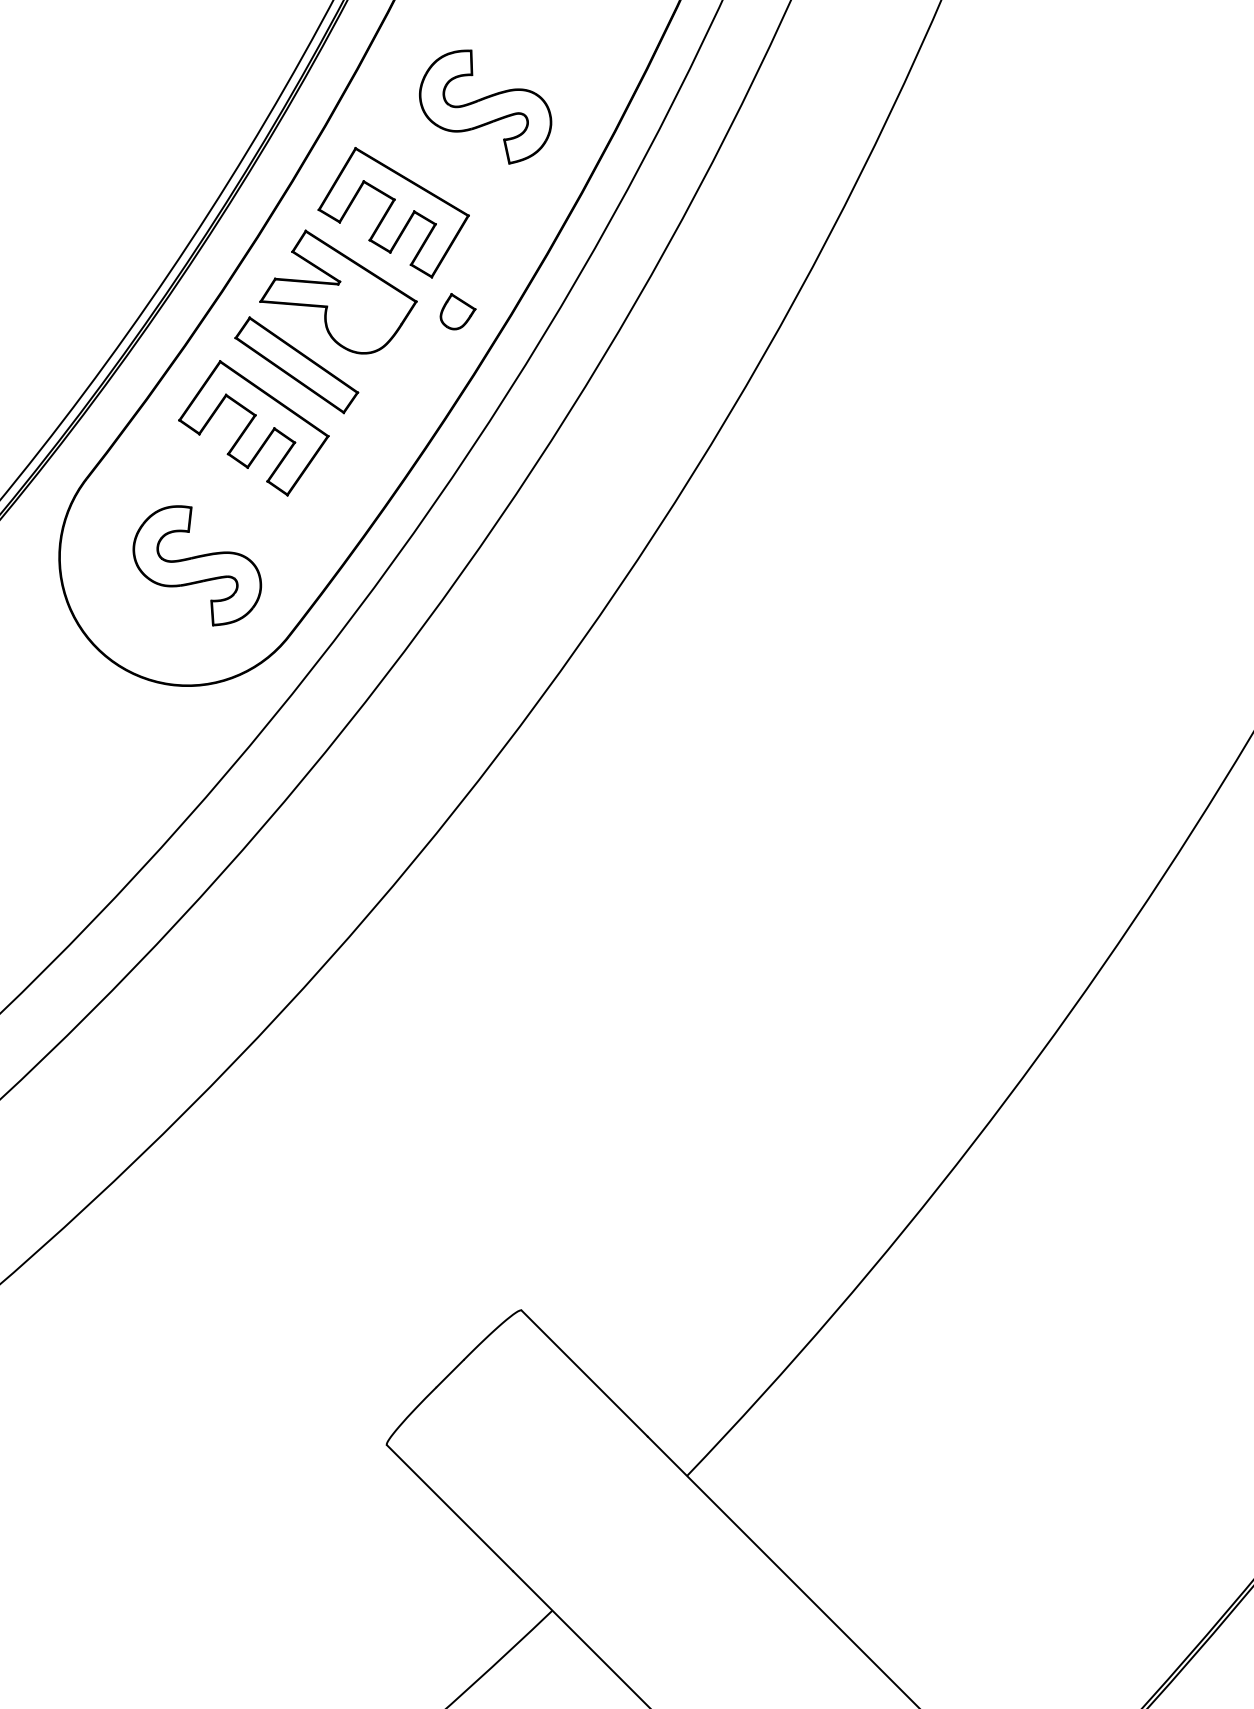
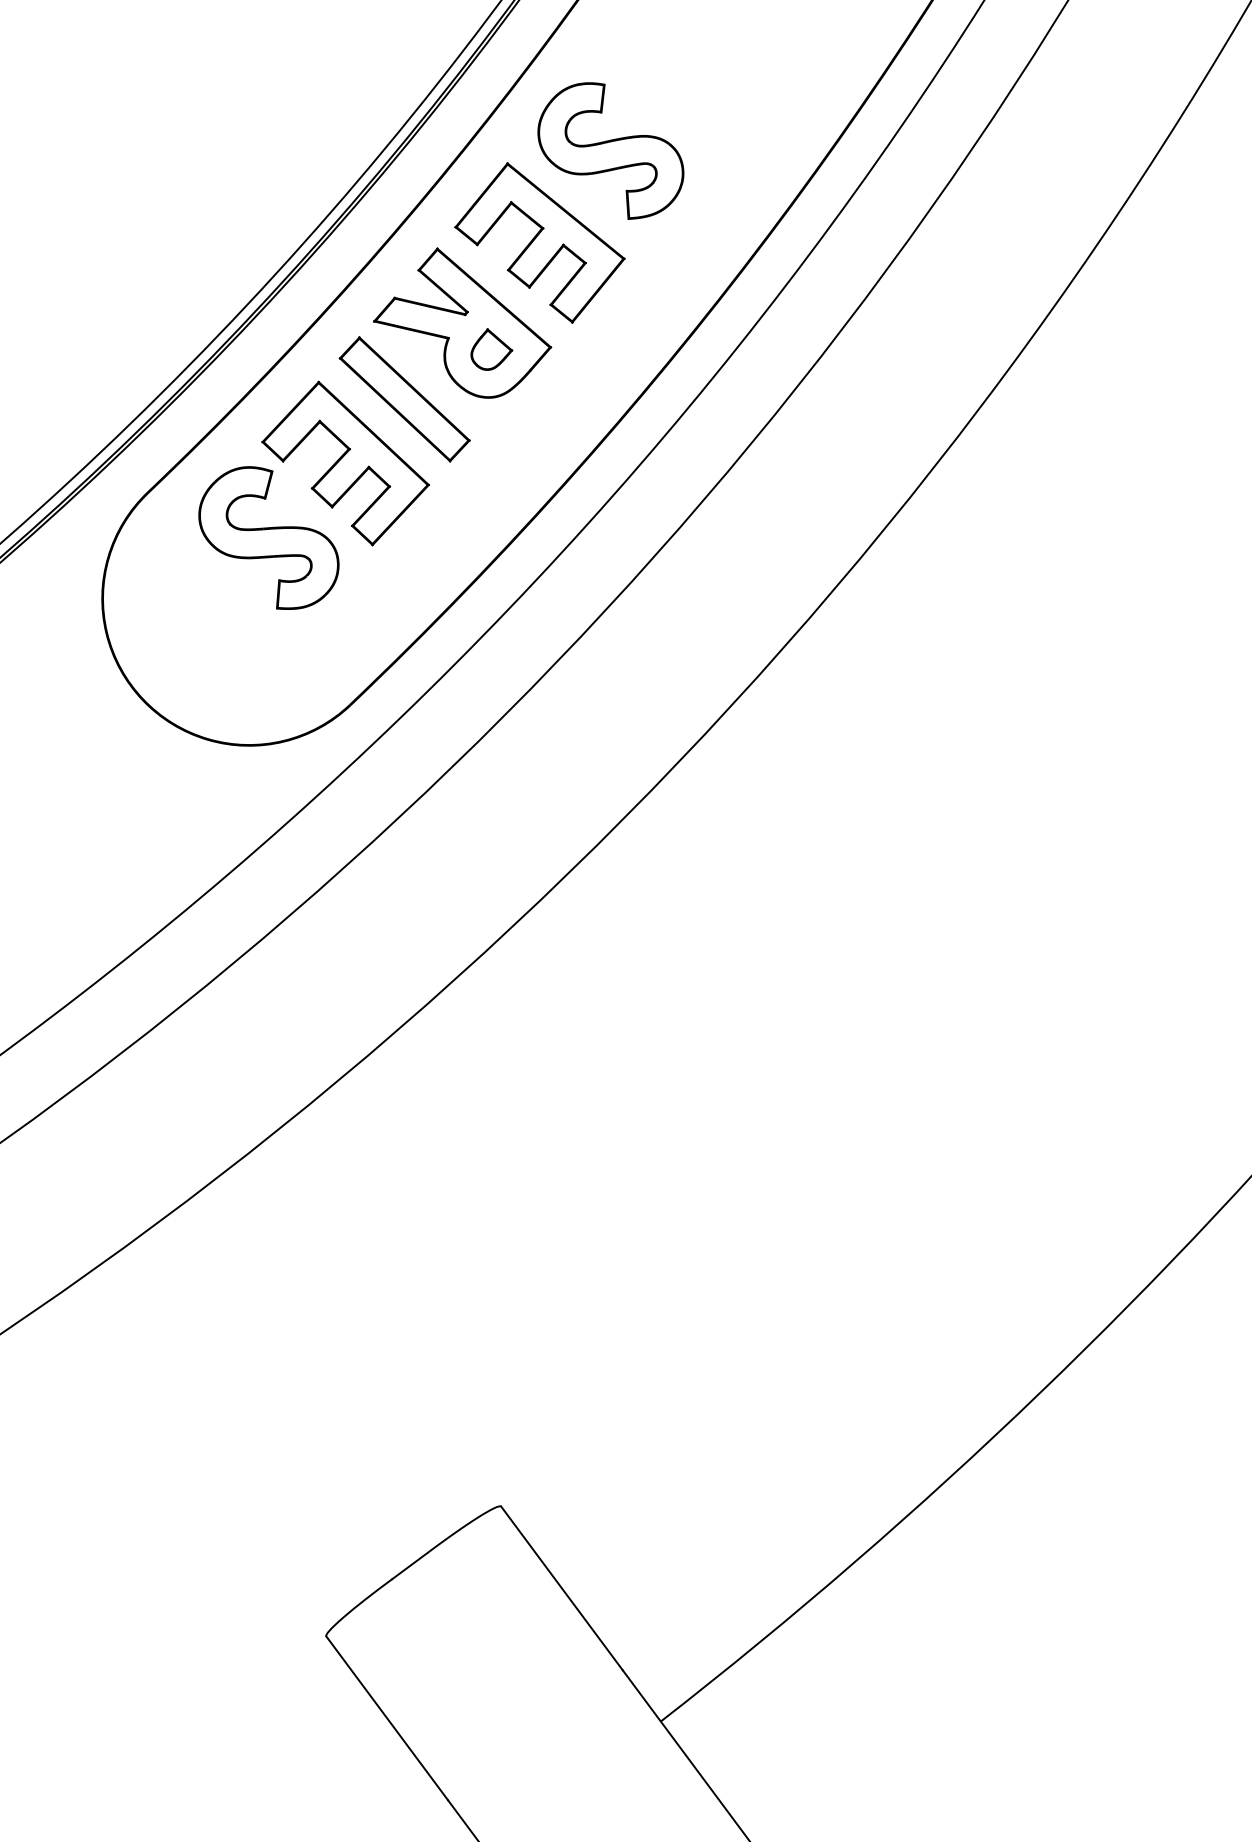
part: (485, 106) -> (611, 150), moved
part: (457, 311) -> (491, 350), moved
part: (197, 565) -> (269, 538), moved

